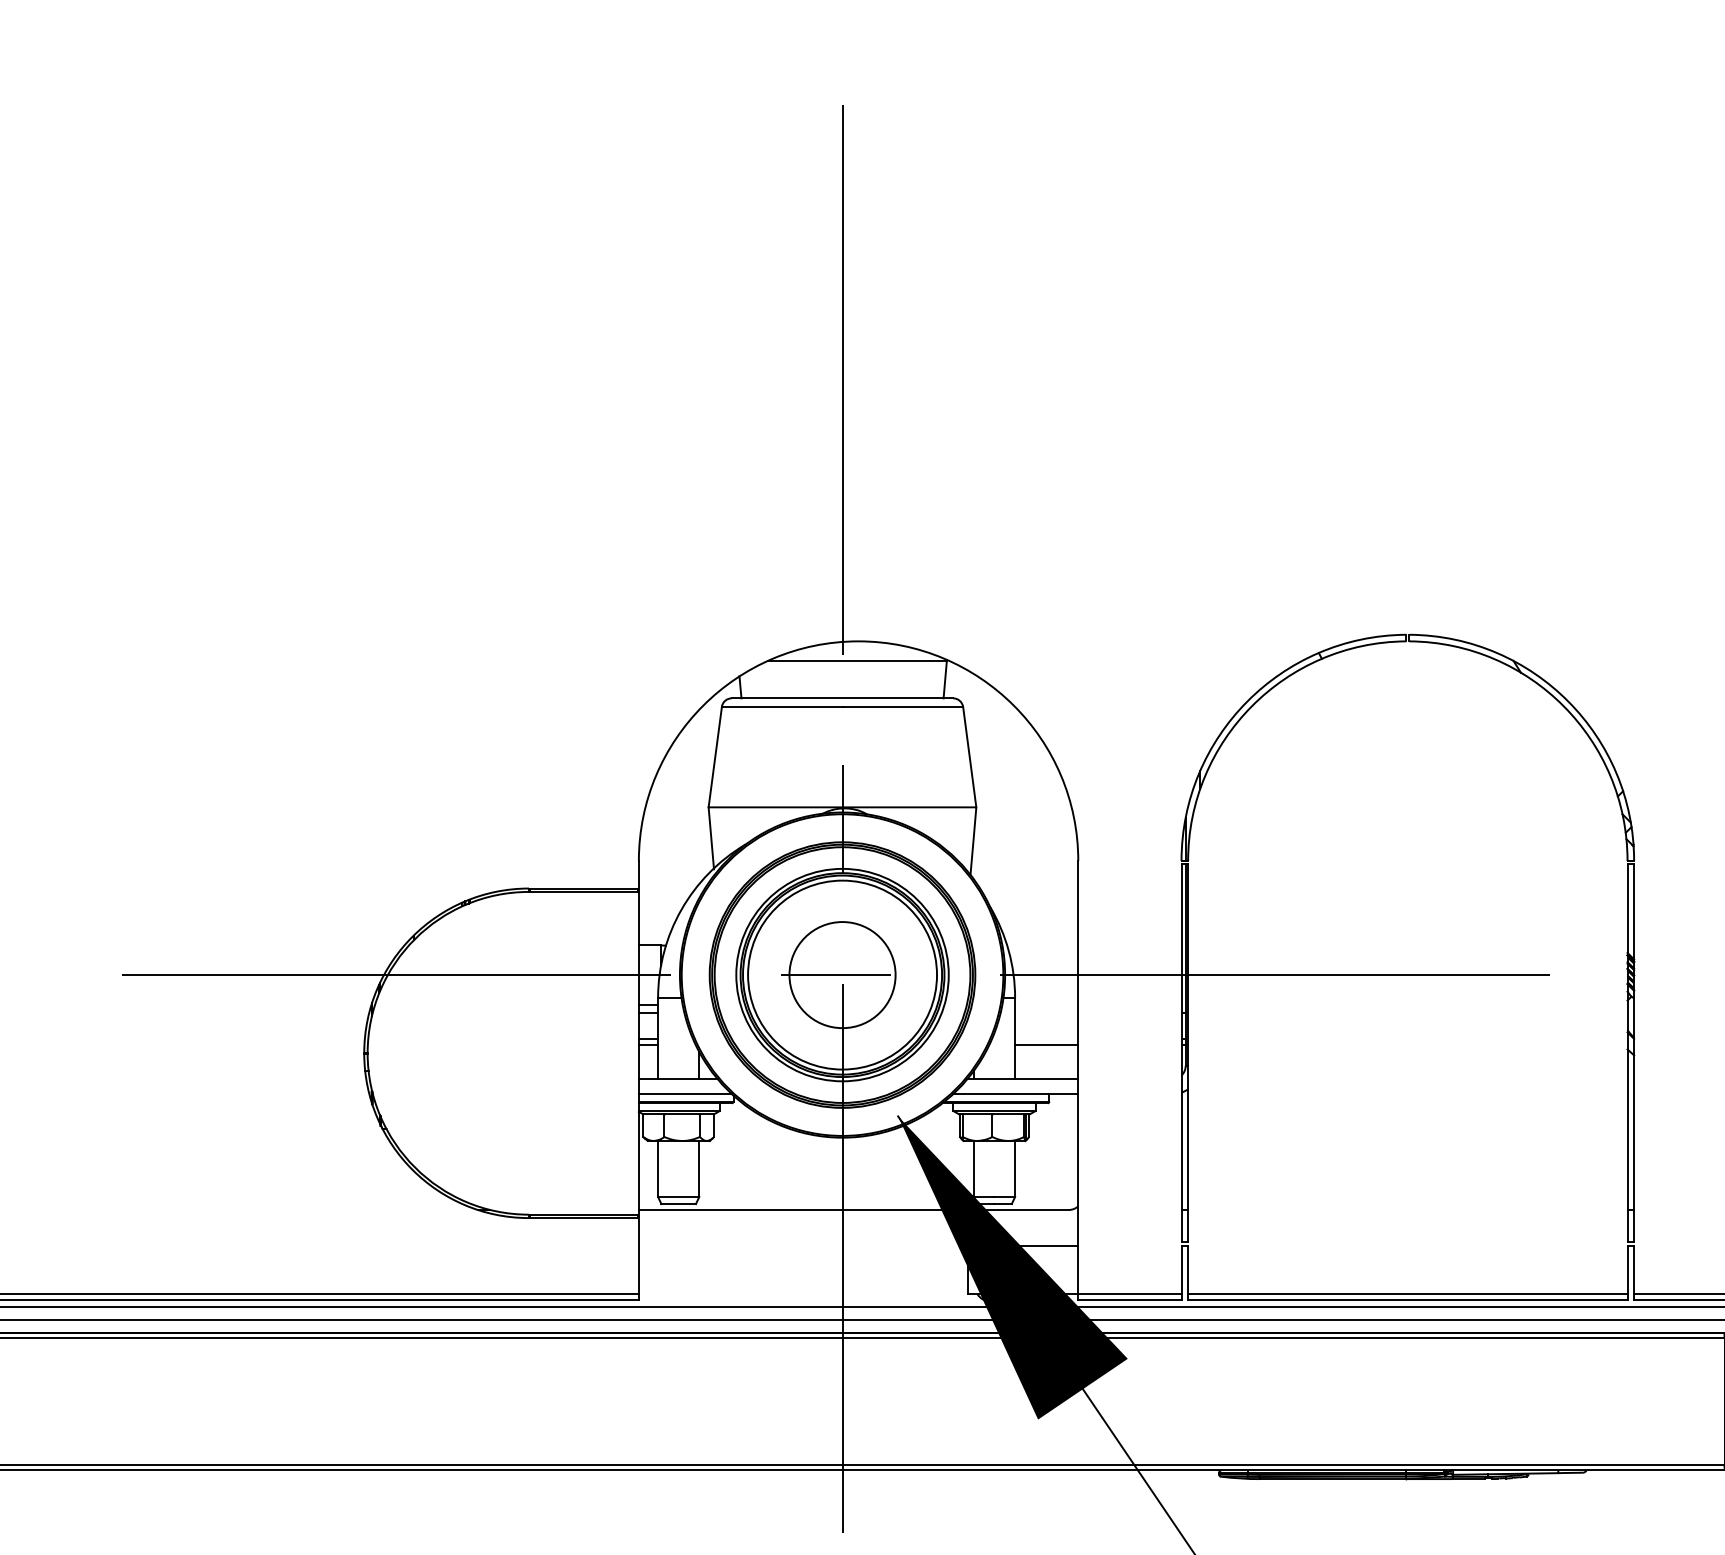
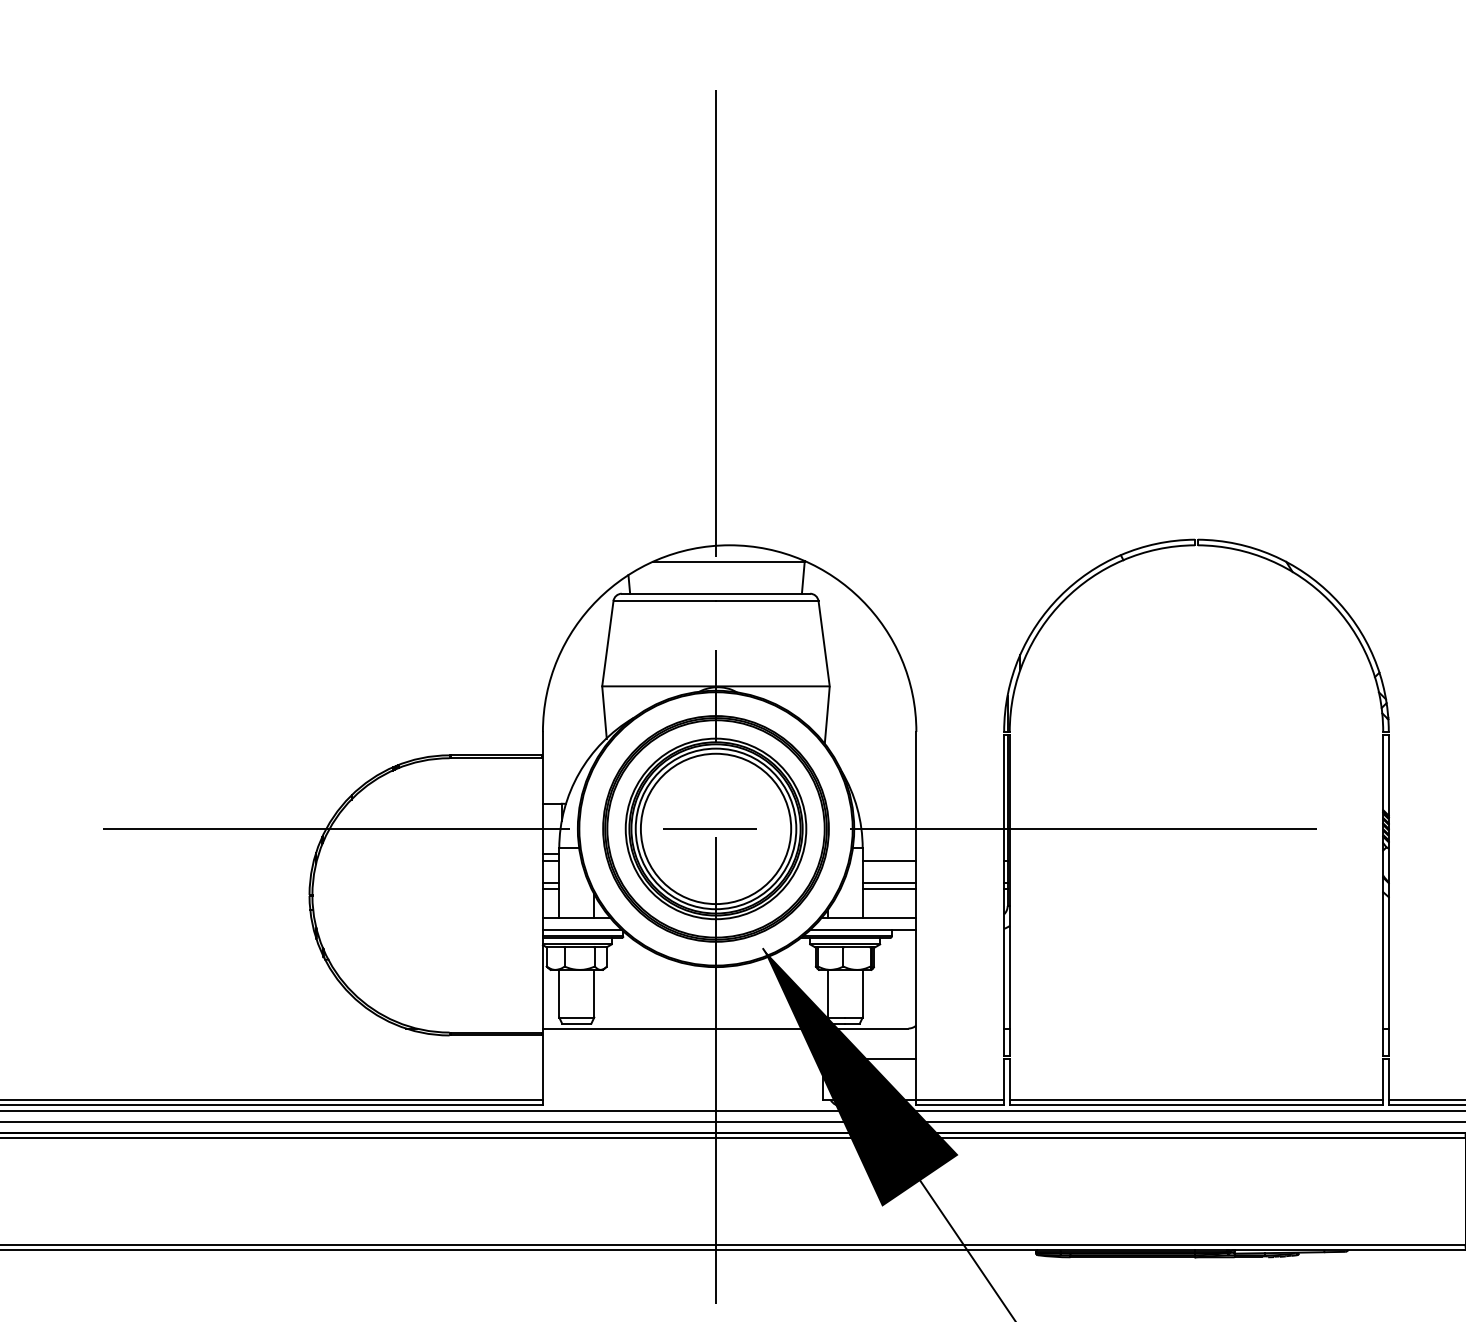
circle: (842, 974) -> (716, 828), size x1.67
line: (1046, 1012) -> (889, 860), added
line: (1046, 1038) -> (889, 882), added

